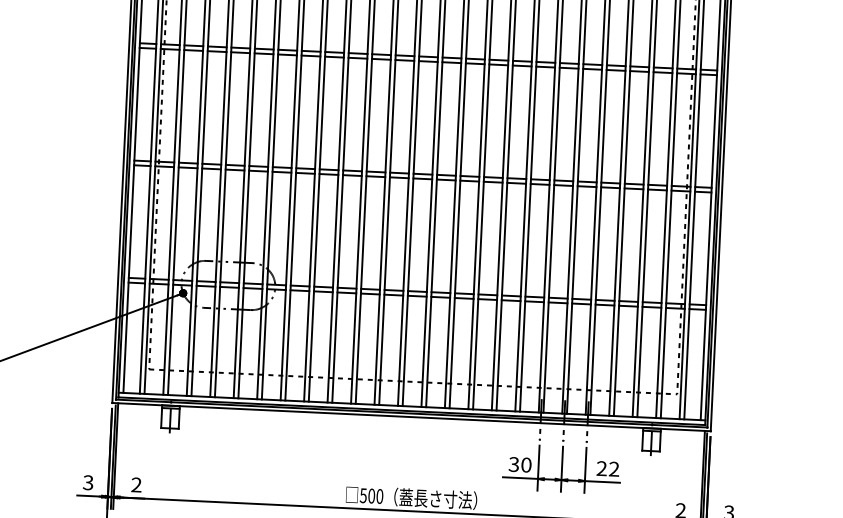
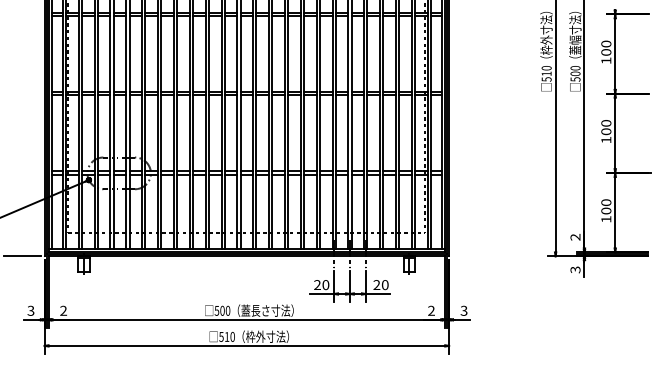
line: (79, 401) -> (22, 256), added
text: (513, 465) -> (317, 285), 30 -> 20
text: (613, 469) -> (384, 285), 22 -> 20

